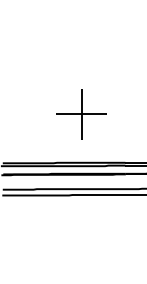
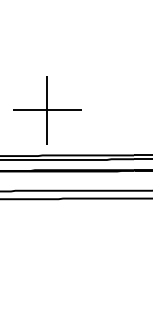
part: (81, 114) -> (47, 110), moved

